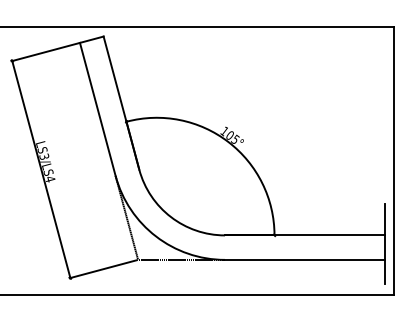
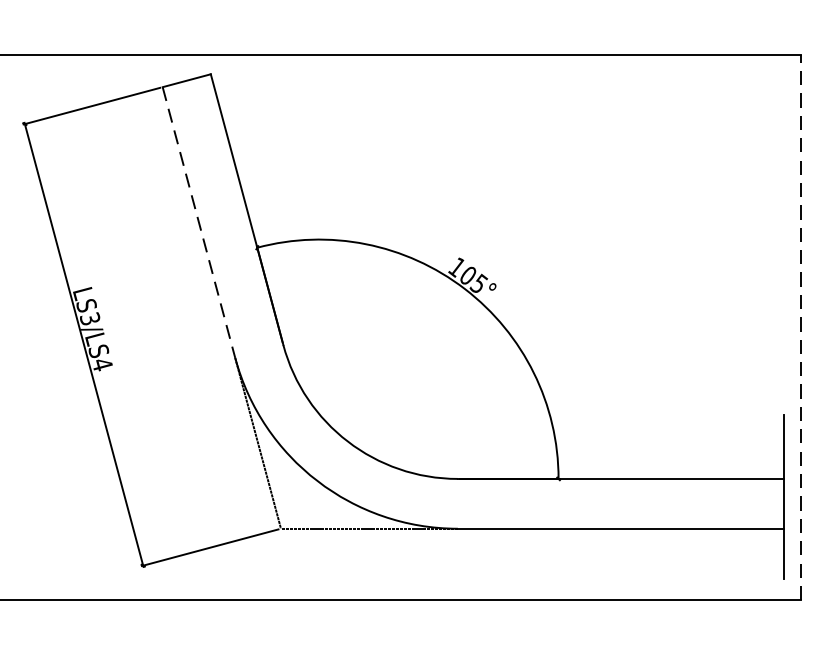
line: (97, 109) -> (198, 222), solid -> dashed
line: (393, 160) -> (800, 326), solid -> dashed

